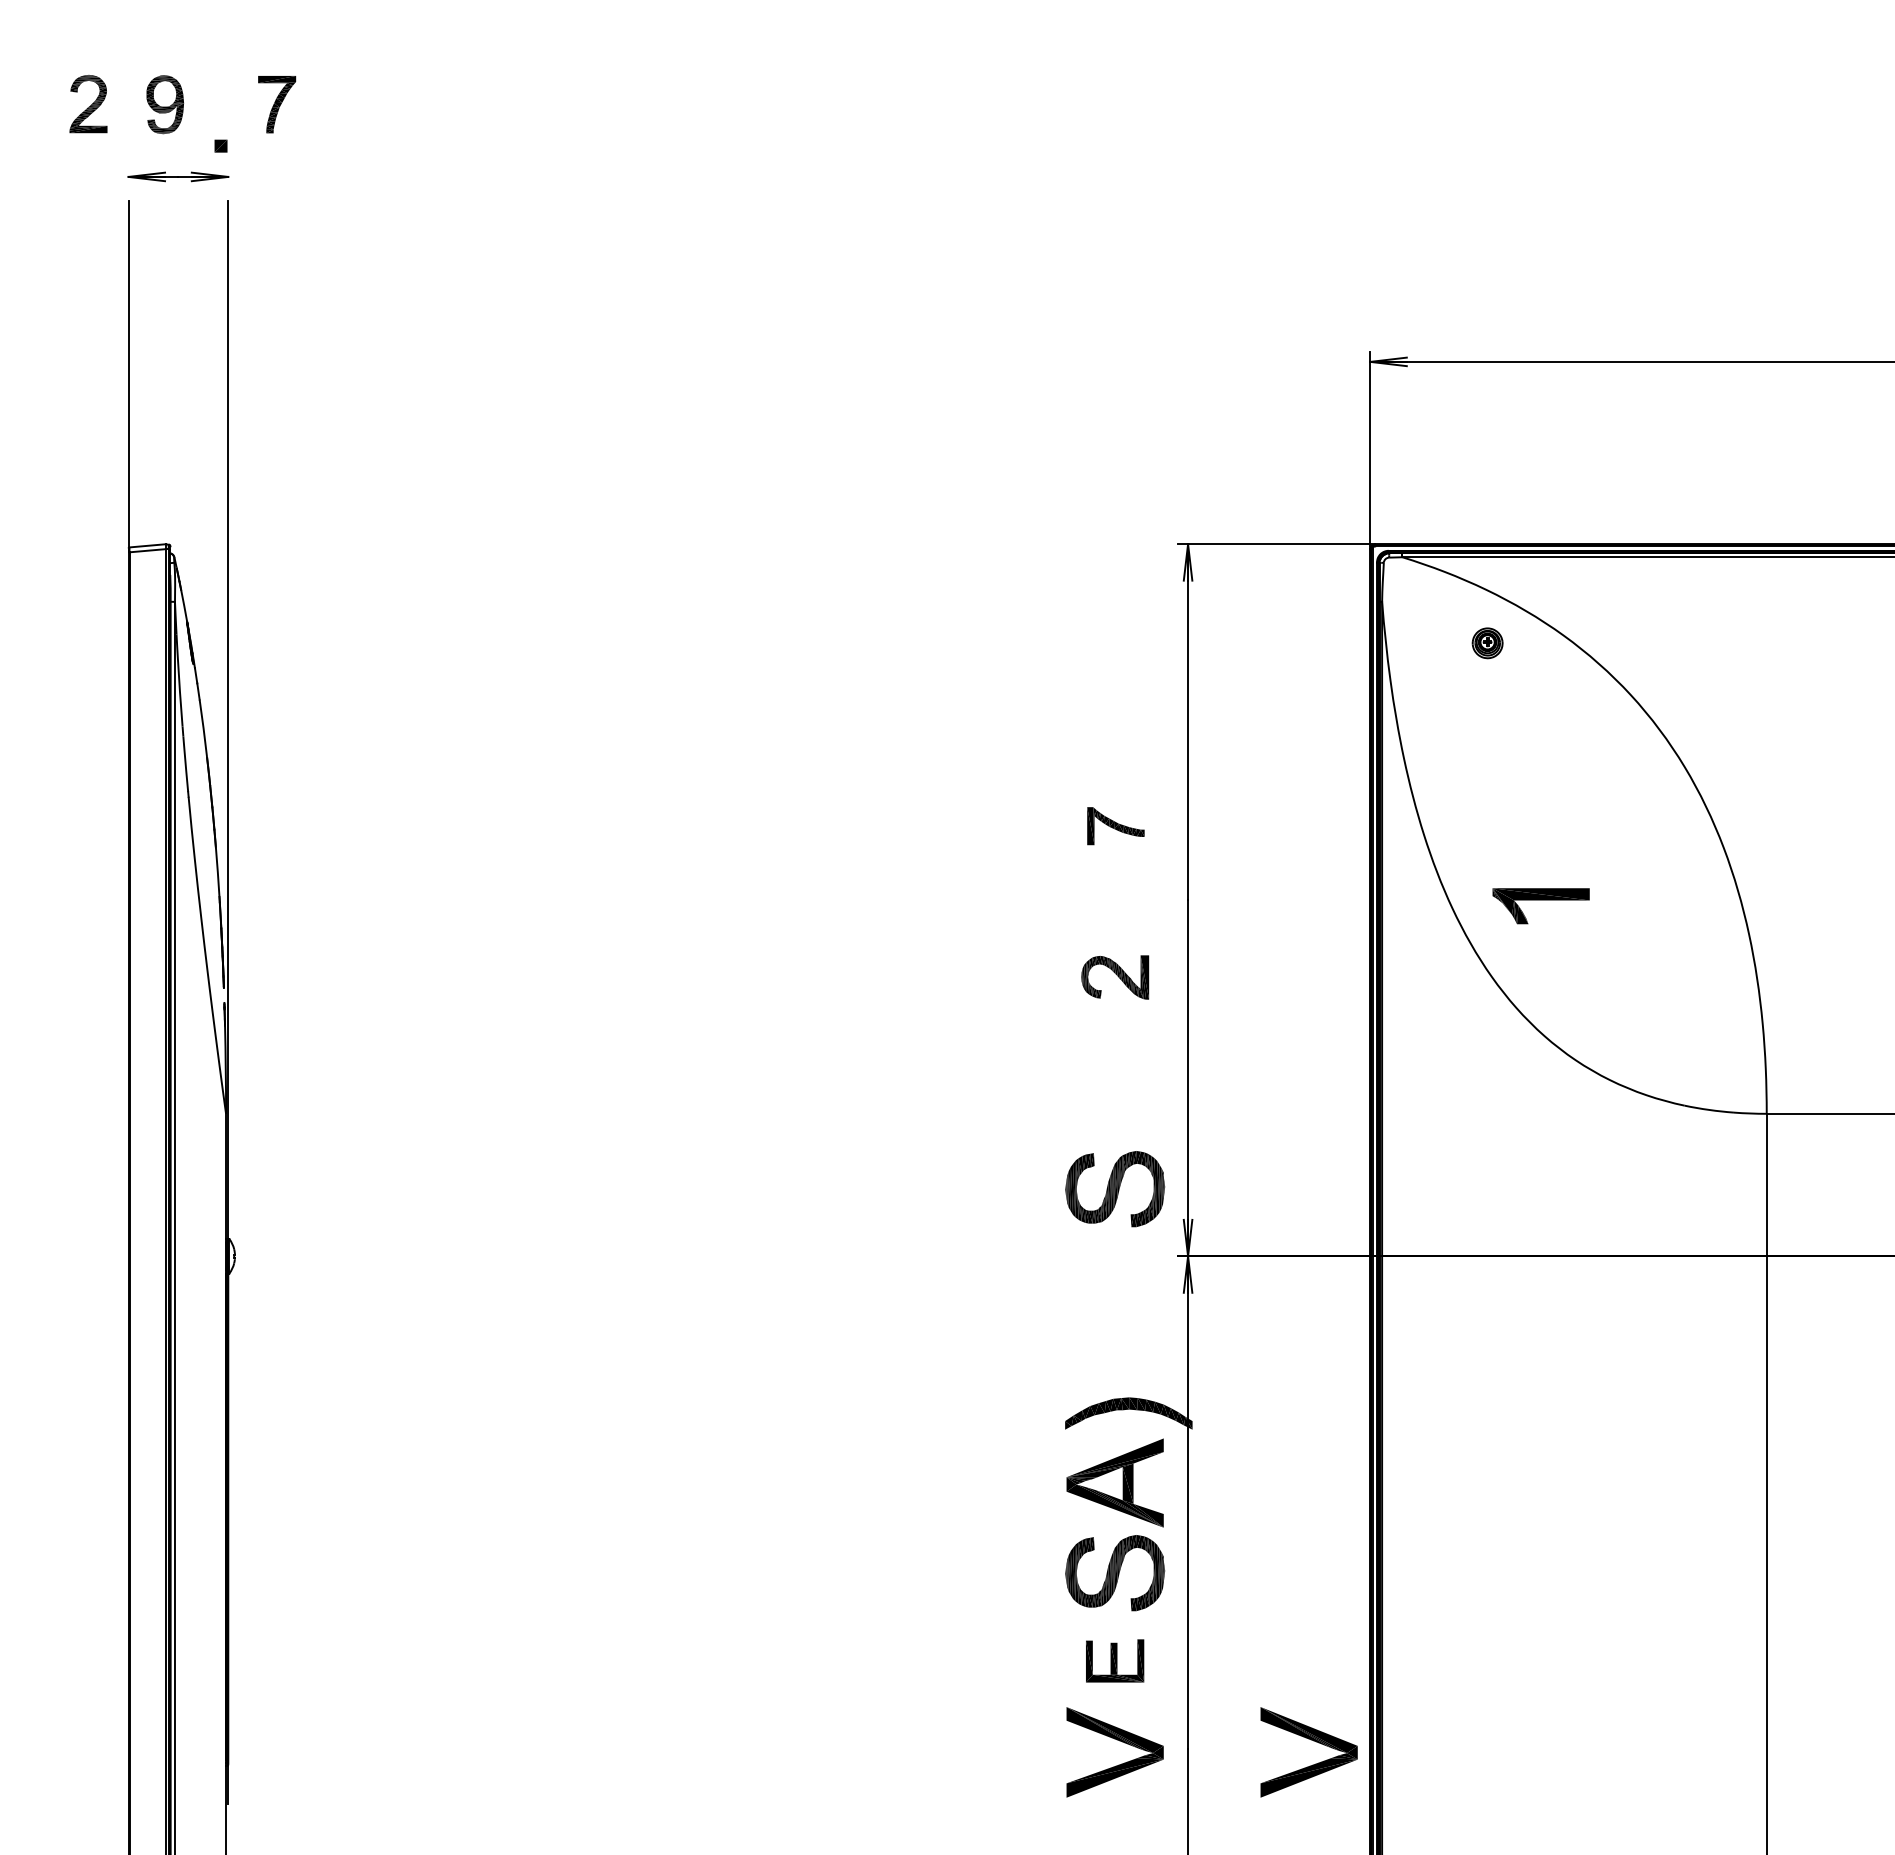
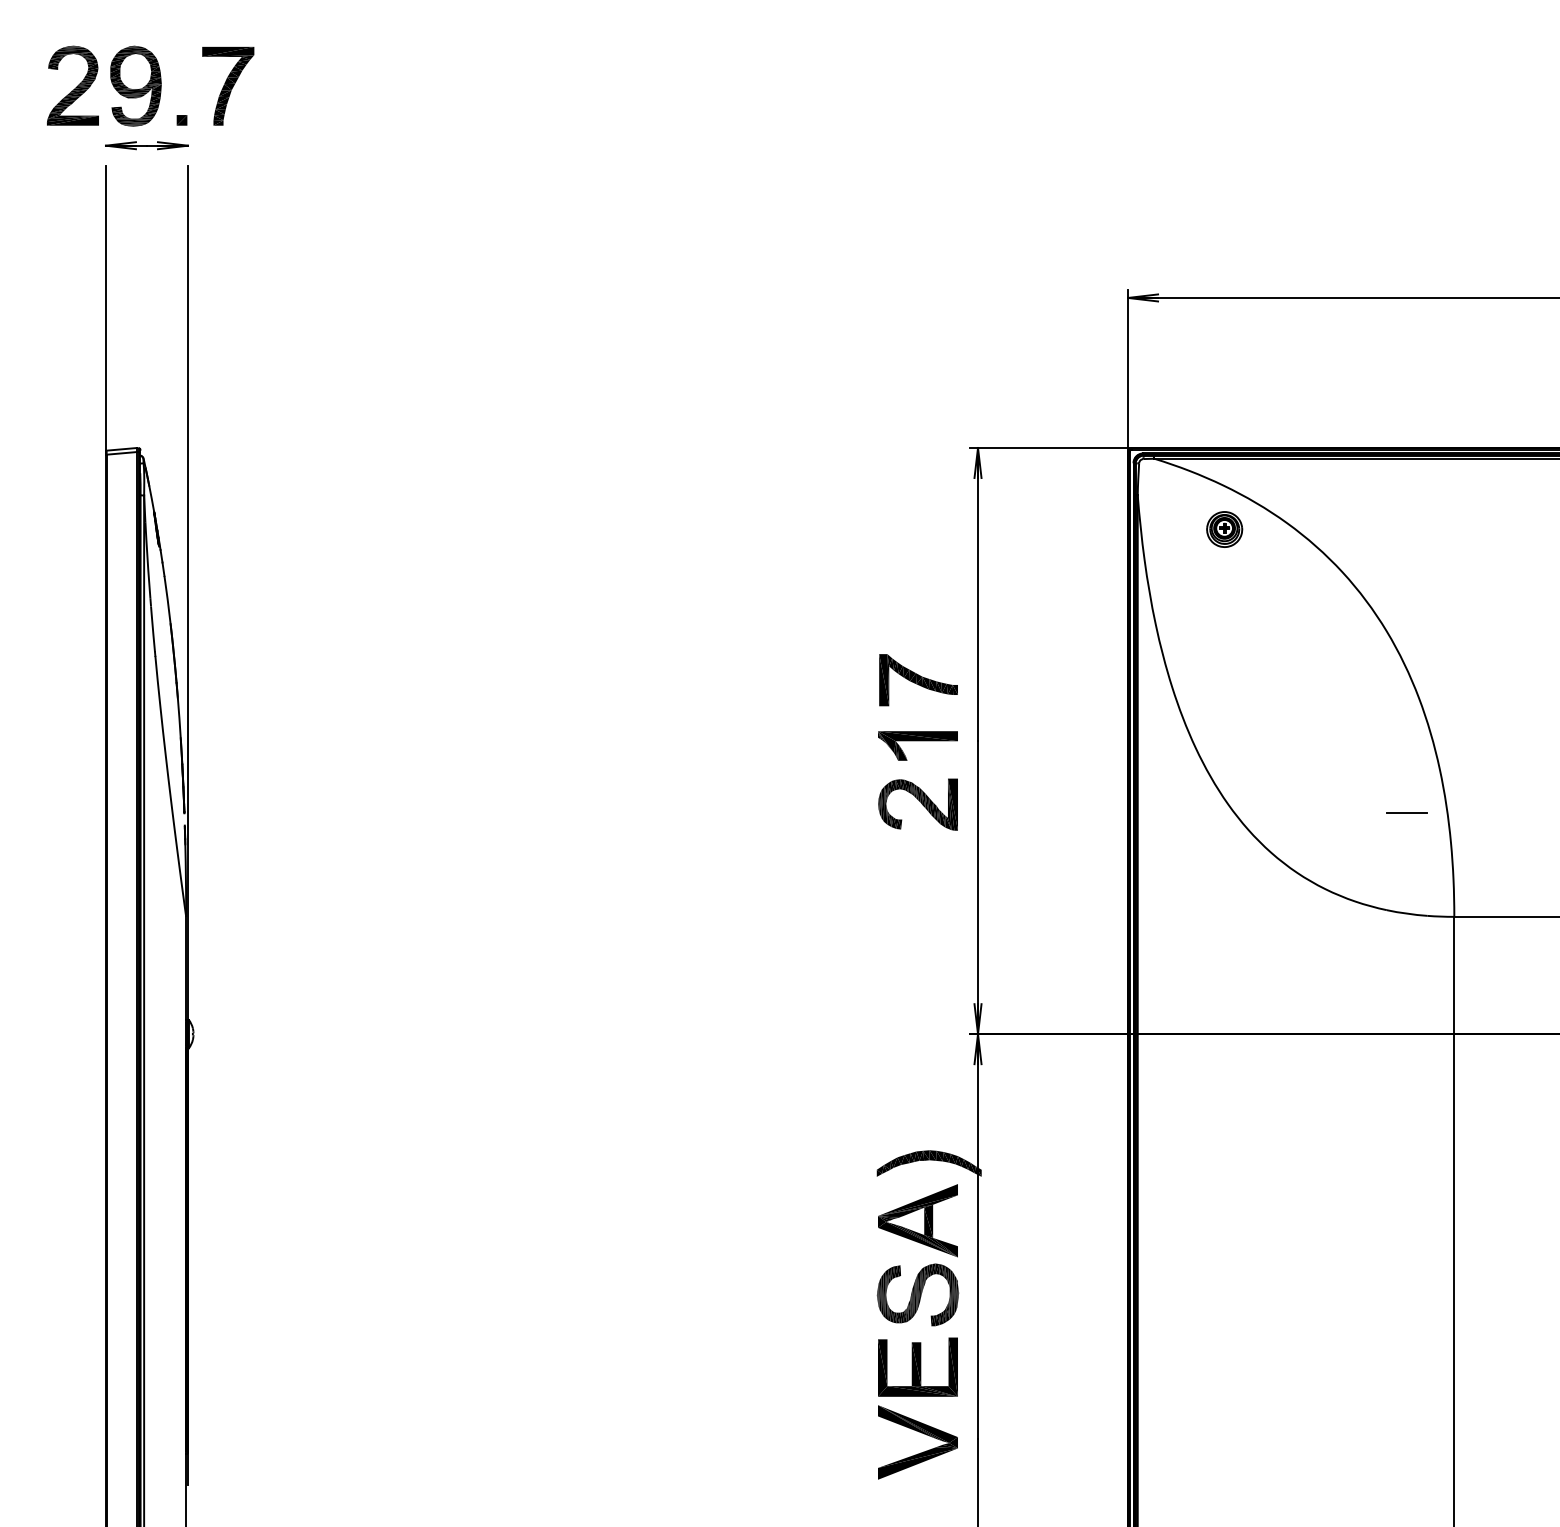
part: (88, 103) -> (72, 85), size x1.67
part: (165, 104) -> (136, 86), size x1.67
part: (276, 104) -> (227, 86), size x1.67
part: (1487, 643) -> (1224, 529), size x1.43
part: (1115, 825) -> (918, 679), size x1.67
part: (1540, 906) -> (917, 746), moved
part: (1114, 977) -> (917, 804), size x1.43
line: (1708, 988) -> (1406, 813), added
part: (1115, 1189) -> (918, 979), removed
part: (1114, 1660) -> (917, 1366), size x1.67
part: (1313, 1741) -> (1081, 1433), removed

